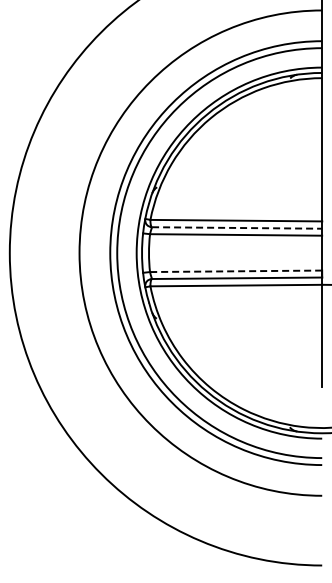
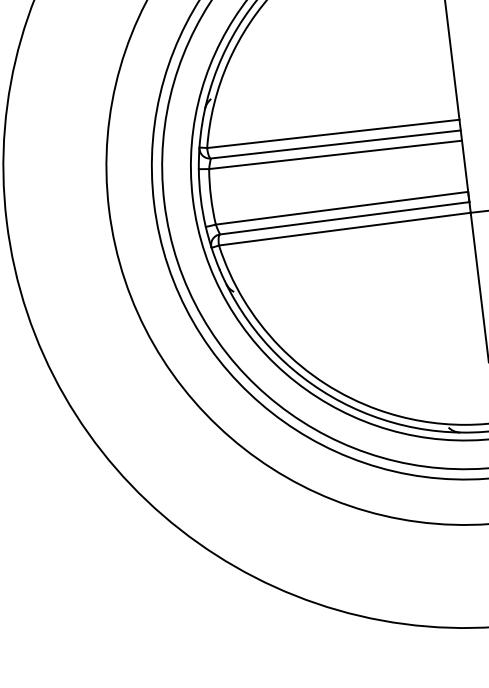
line: (237, 227) -> (336, 143), dashed -> solid
line: (235, 271) -> (341, 208), dashed -> solid

